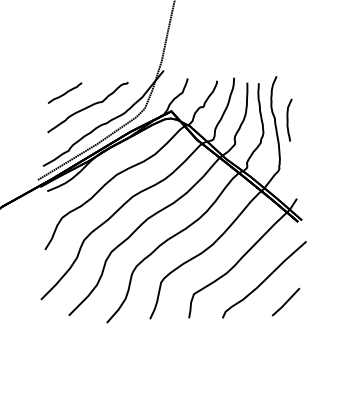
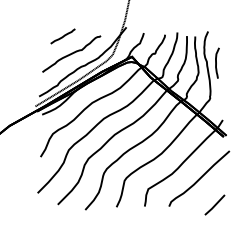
line: (65, 92) -> (63, 35), moved
line: (286, 301) -> (215, 204), moved

